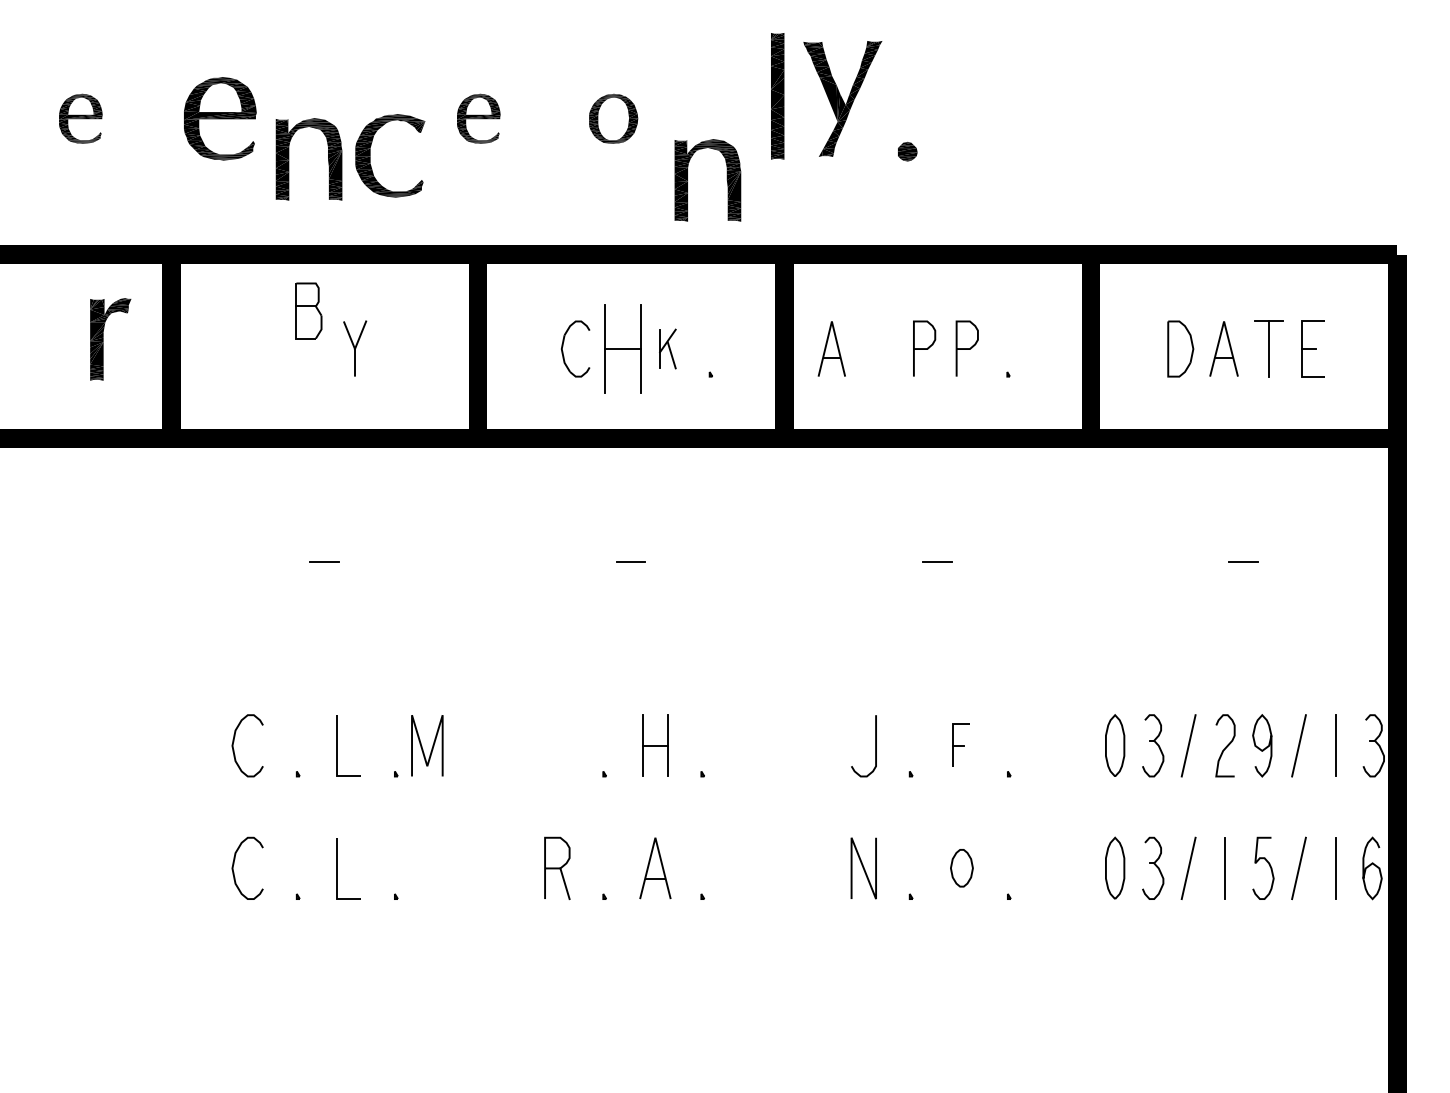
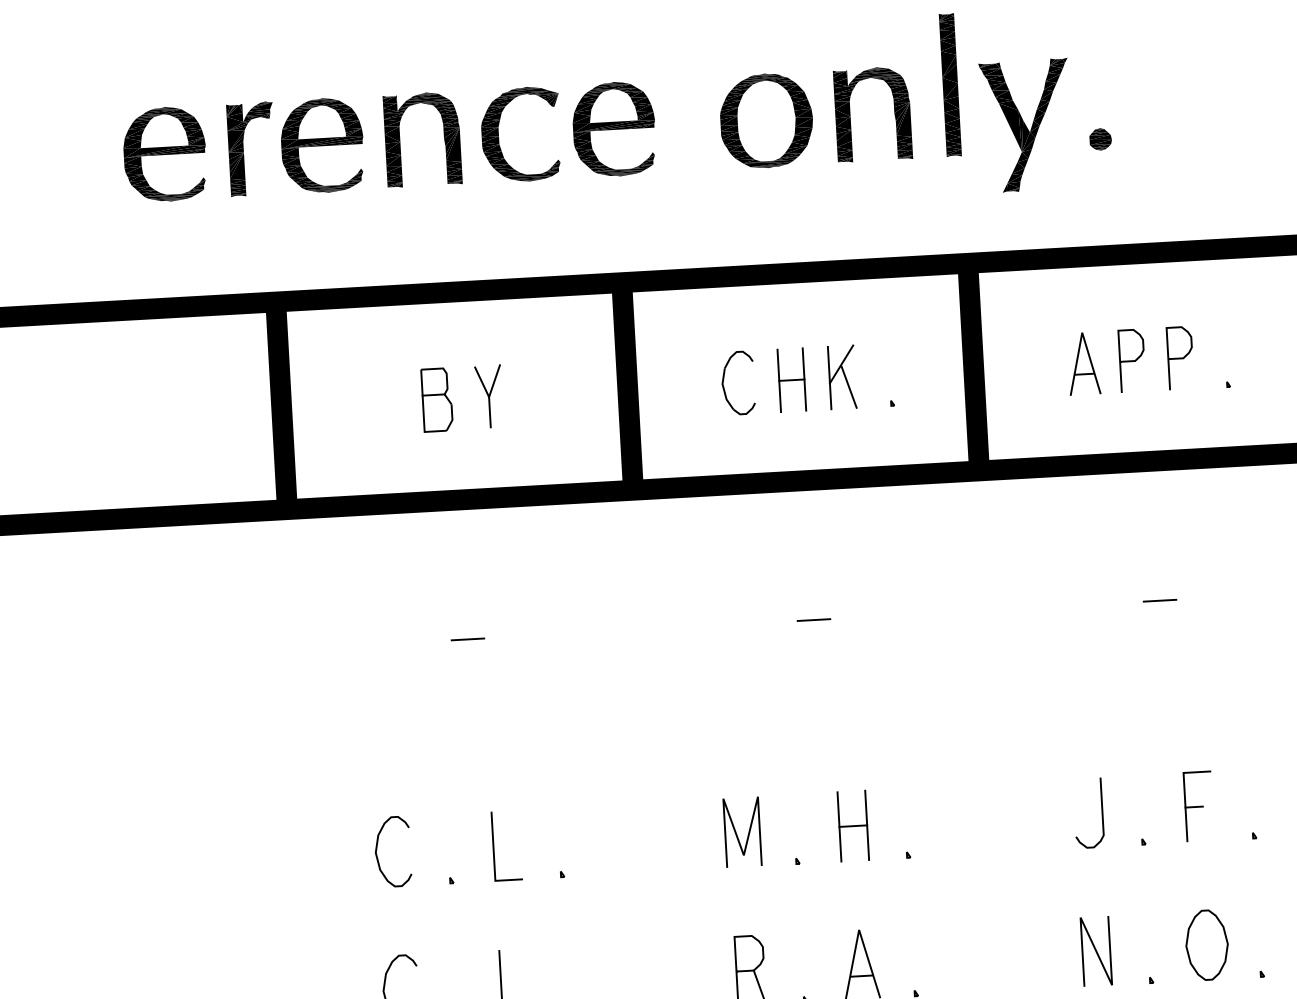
part: (842, 98) -> (1026, 125), moved
part: (80, 118) -> (164, 154), size x1.67
part: (478, 118) -> (613, 129), size x1.67
part: (613, 118) -> (766, 120), size x1.67
part: (370, 155) -> (498, 135), moved
part: (289, 159) -> (400, 140), moved
part: (726, 180) -> (893, 113), moved
part: (308, 310) -> (436, 399), moved
part: (103, 339) -> (243, 149), moved
part: (622, 348) -> (791, 379), size x0.62
part: (667, 348) -> (841, 376), size x1.43
part: (831, 348) -> (1083, 363), moved
part: (961, 744) -> (1198, 805), size x1.43
line: (422, 745) -> (737, 832), moved
part: (961, 867) -> (1206, 944), size x1.67

